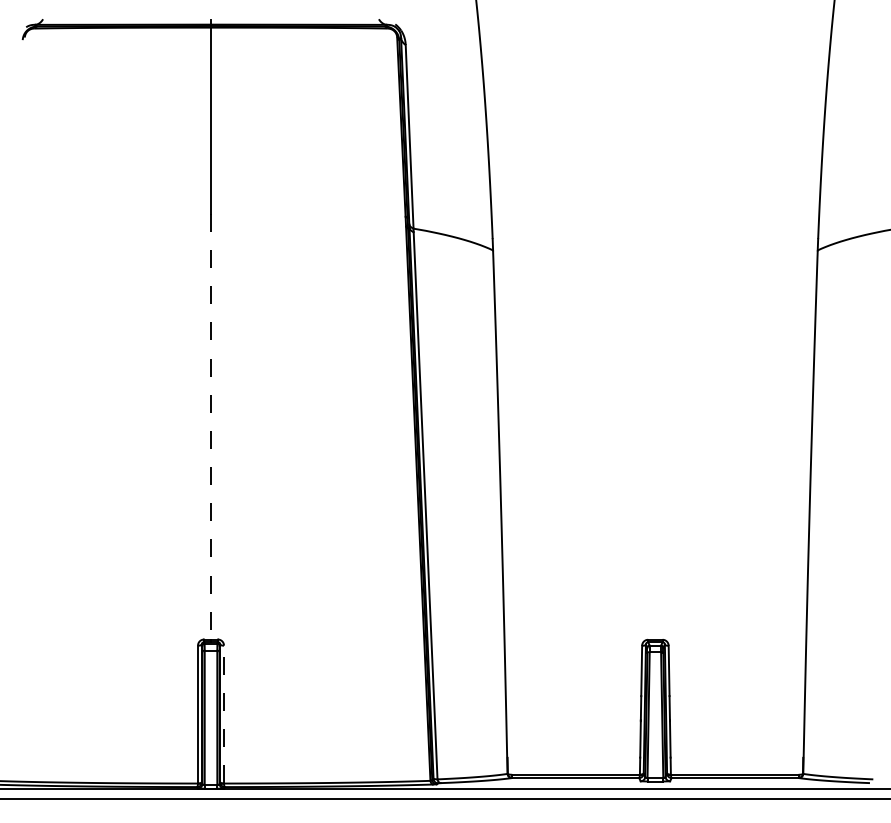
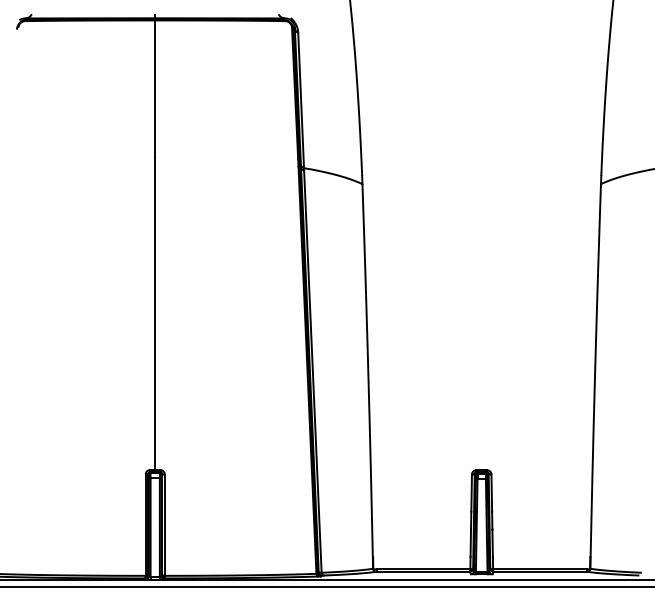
line: (211, 426) -> (155, 313), dashed -> solid
line: (224, 714) -> (165, 525), dashed -> solid

